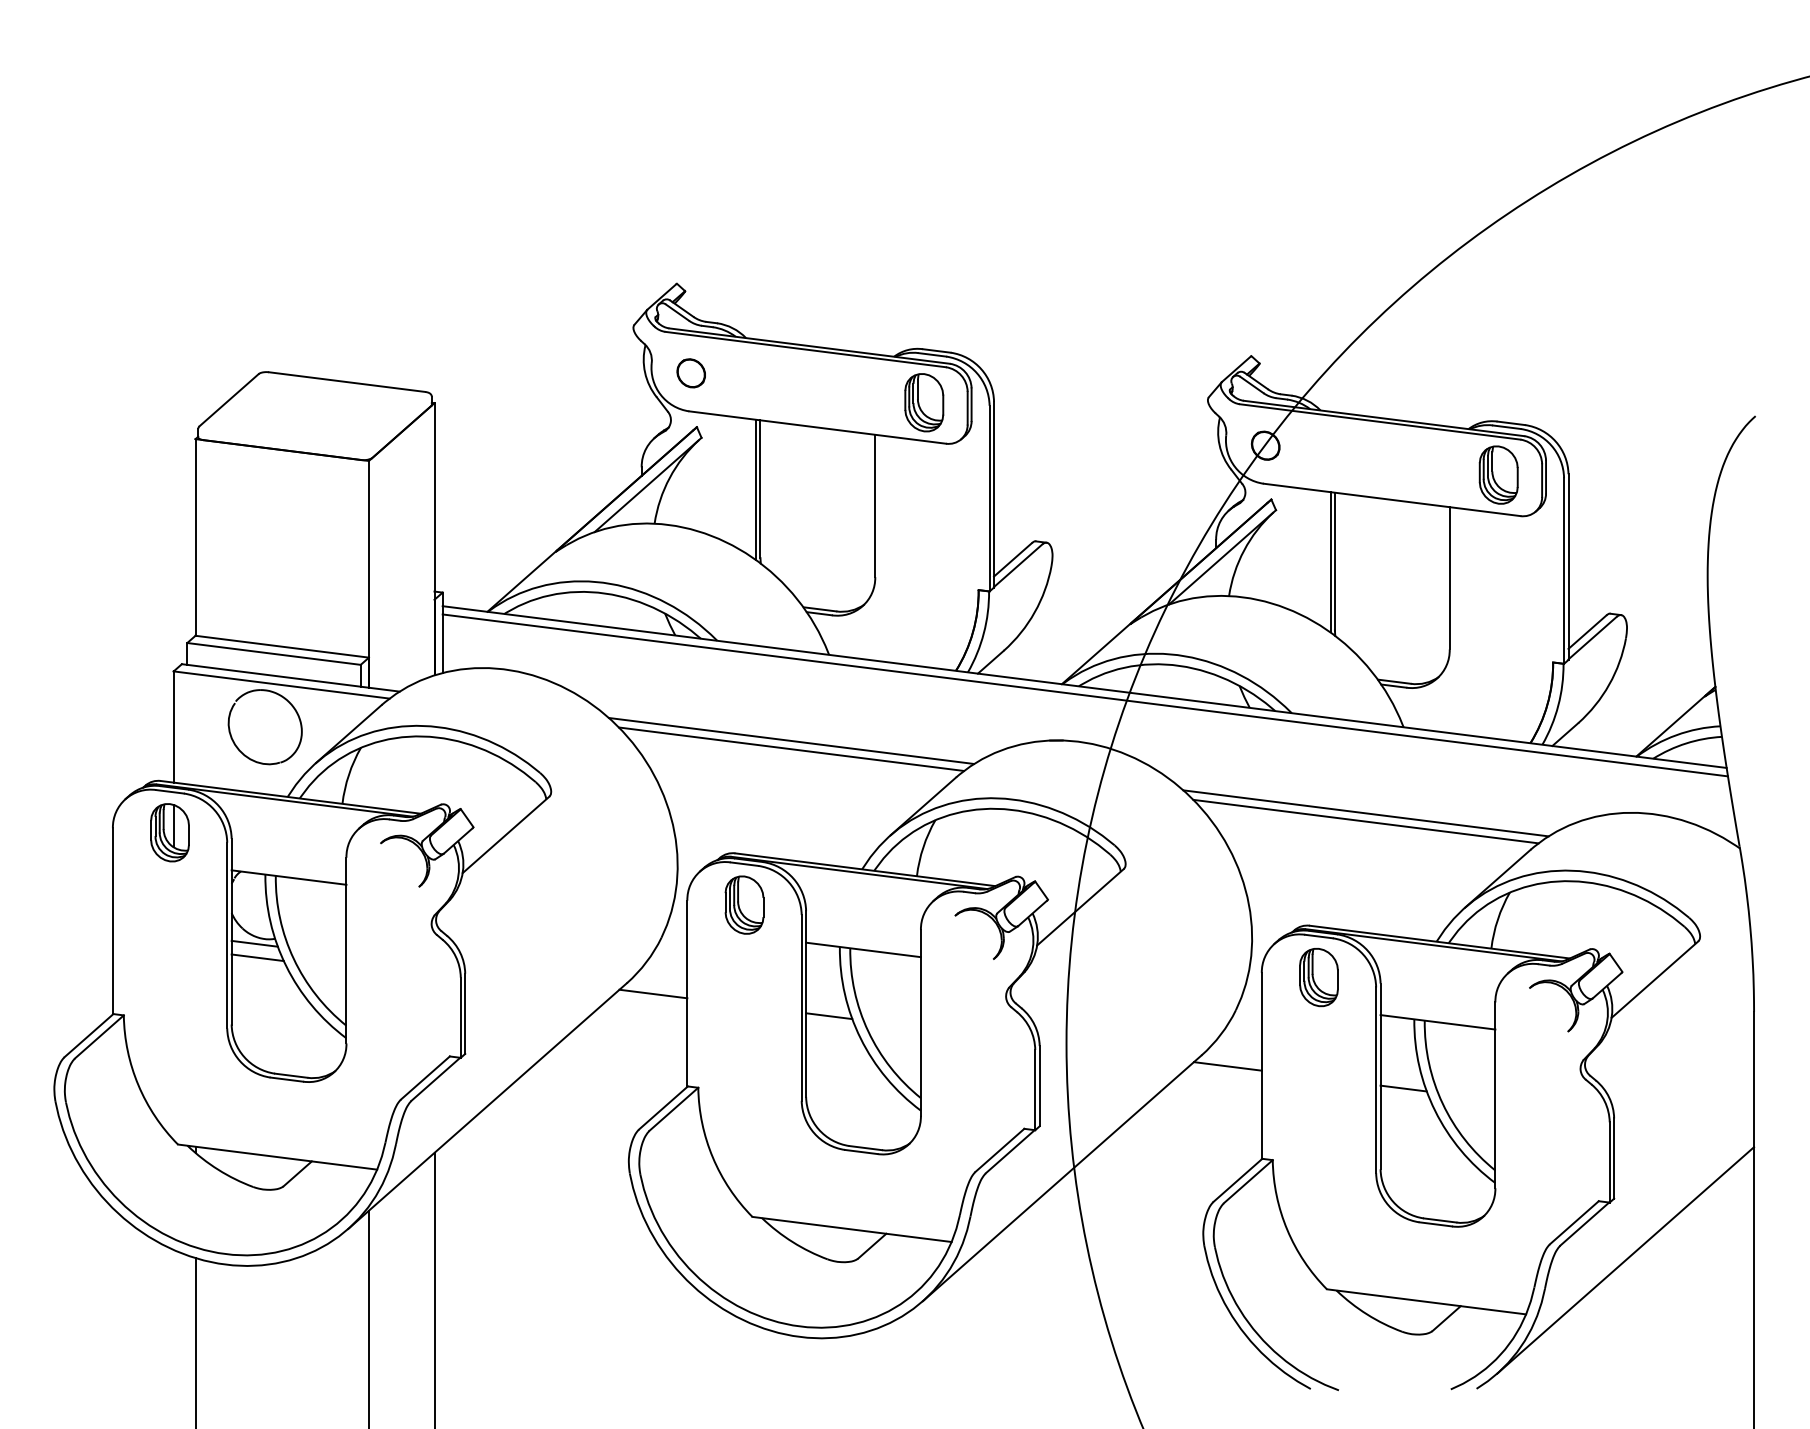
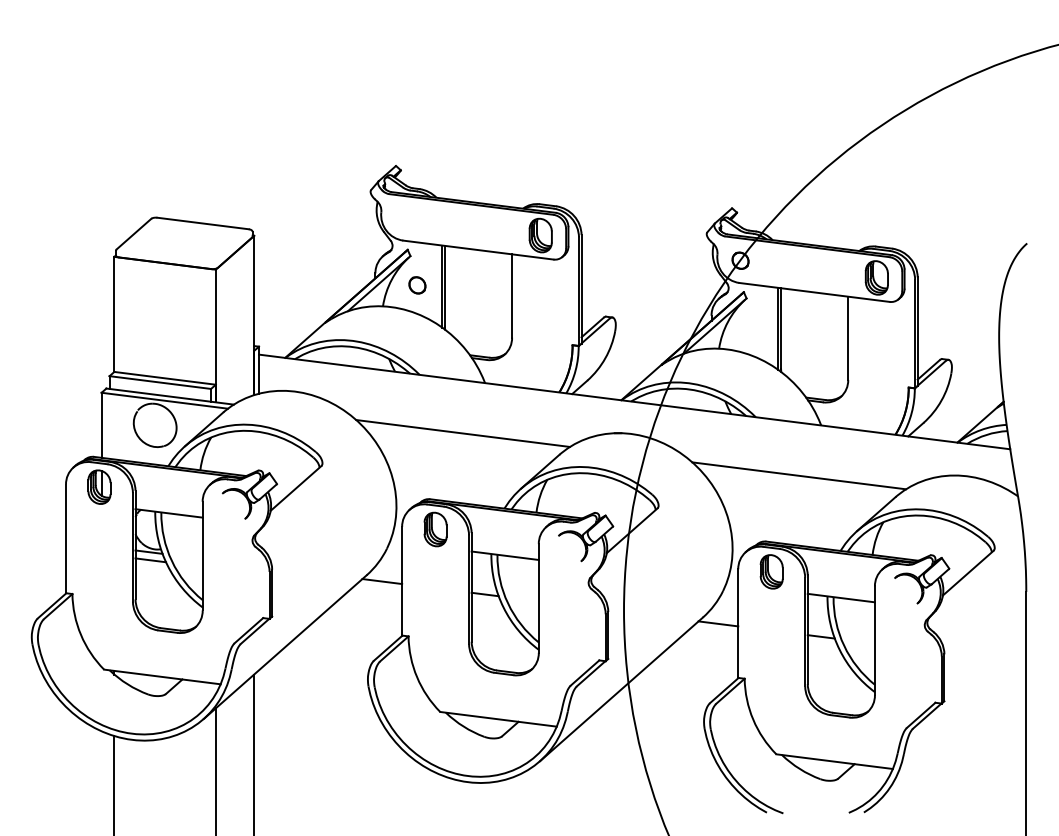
part: (691, 373) -> (417, 285), moved
line: (1086, 694) -> (635, 406), removed
line: (792, 749) -> (463, 438), removed
line: (1366, 821) -> (799, 480), removed
line: (1626, 1260) -> (951, 737), removed

